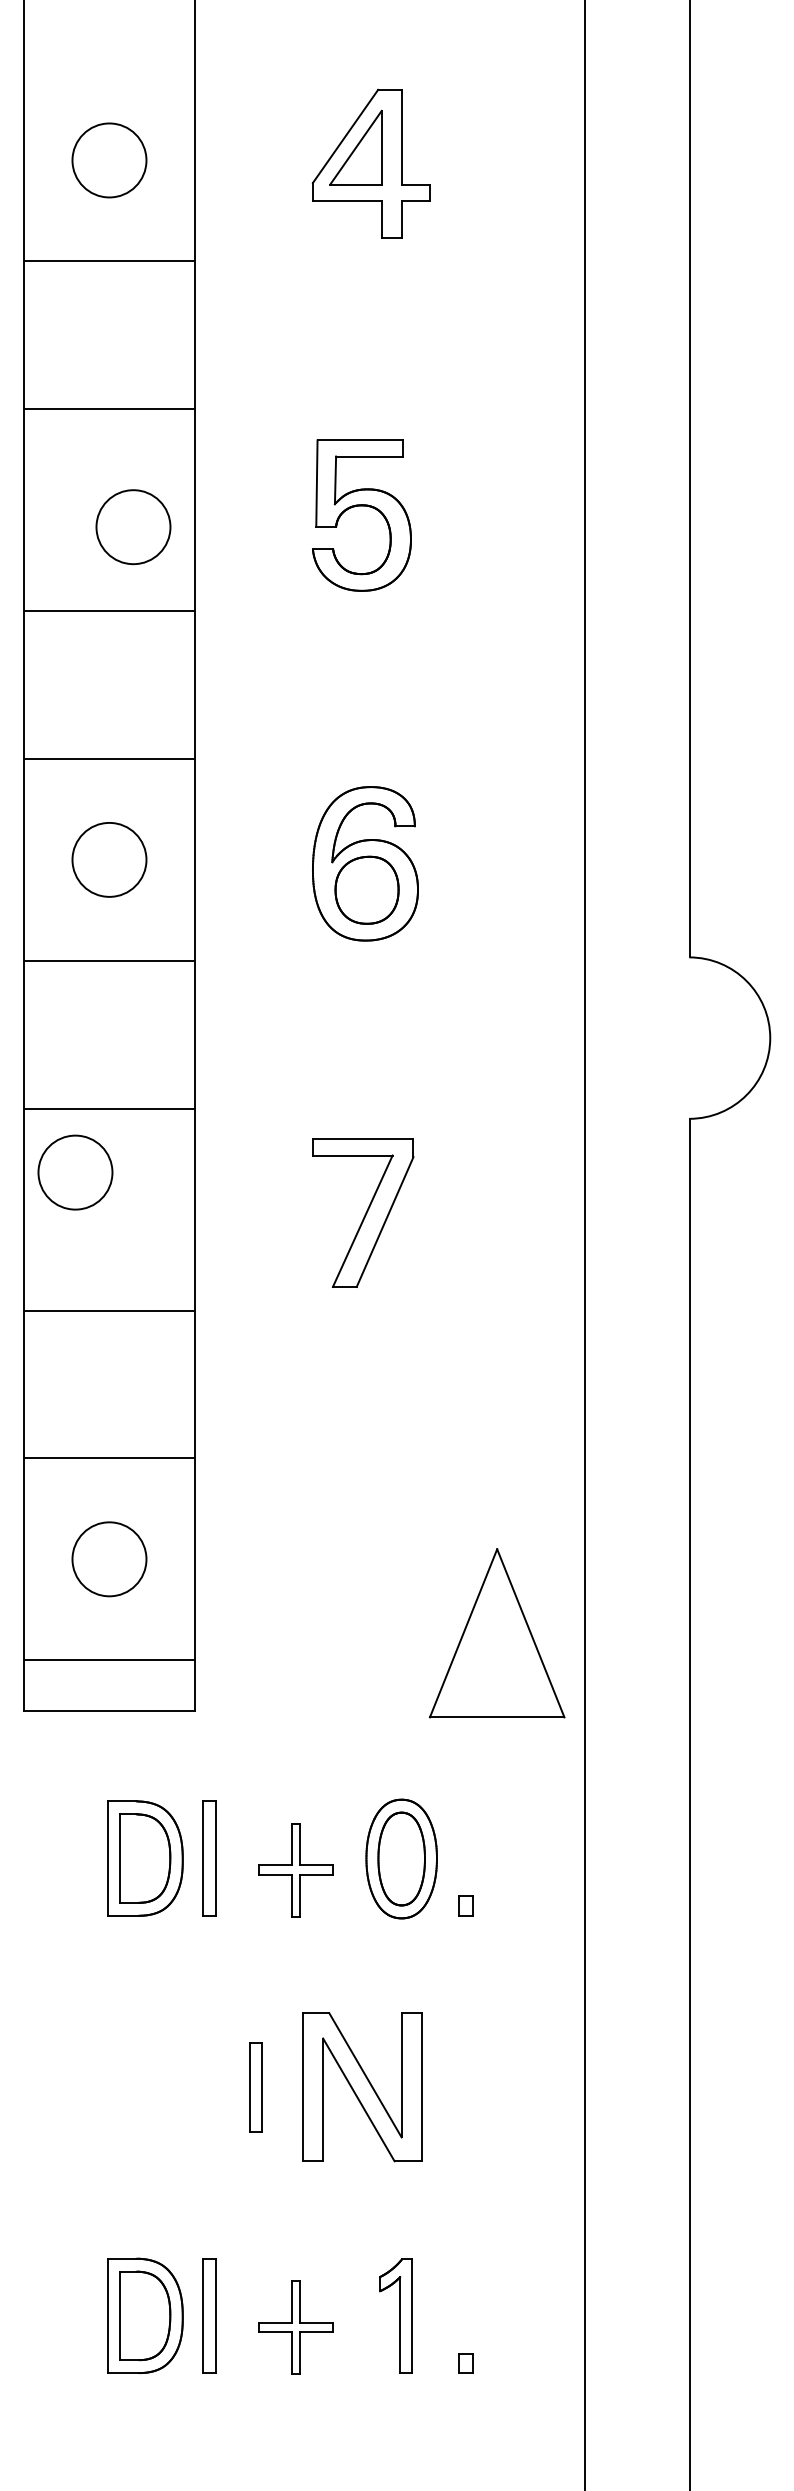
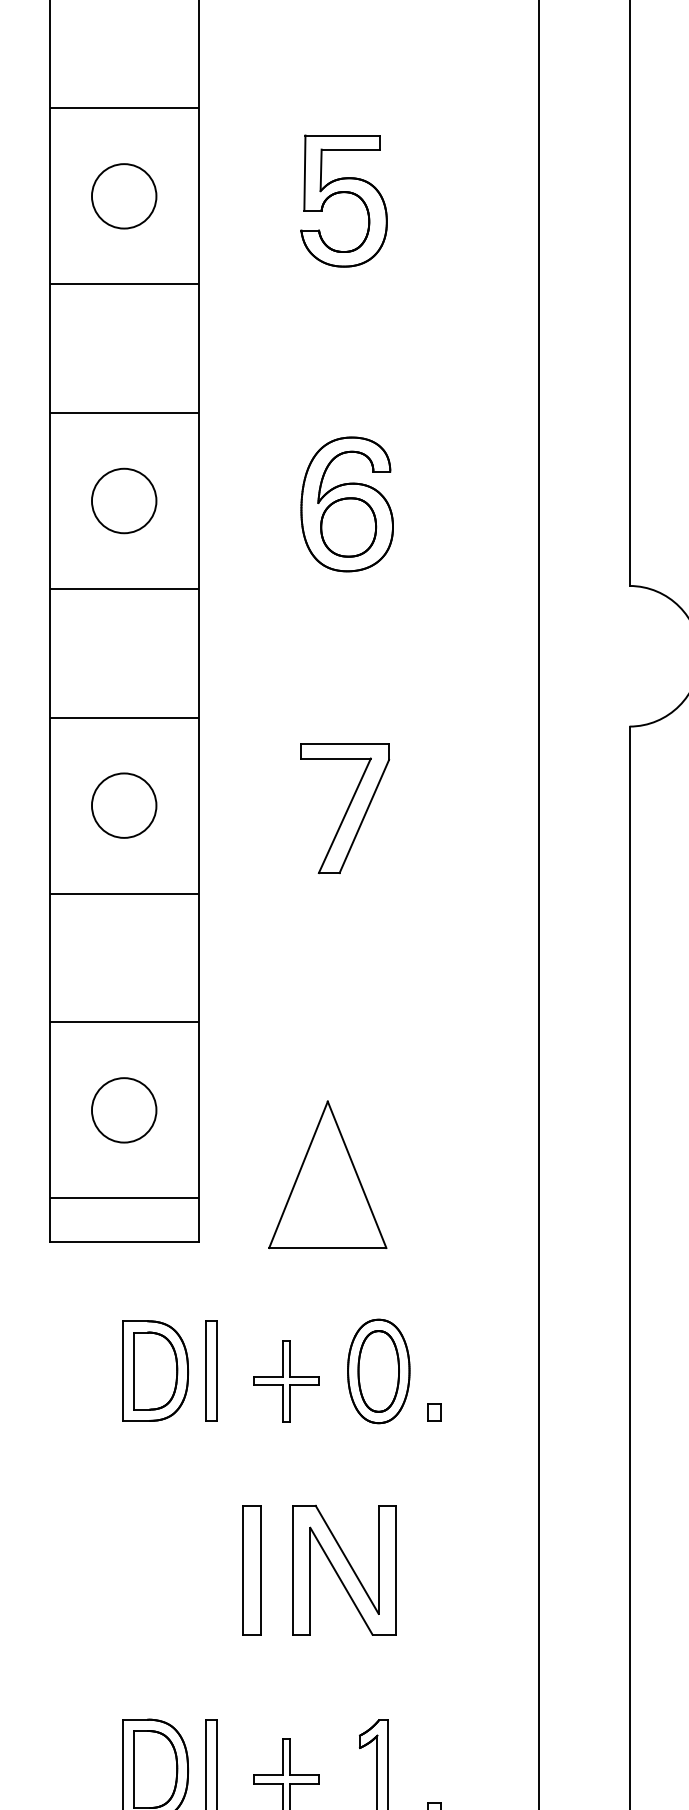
circle: (133, 527) -> (124, 196), moved
circle: (75, 1172) -> (124, 805), moved
part: (496, 1633) -> (327, 1174), moved
part: (255, 2086) -> (251, 1569), size x1.67

